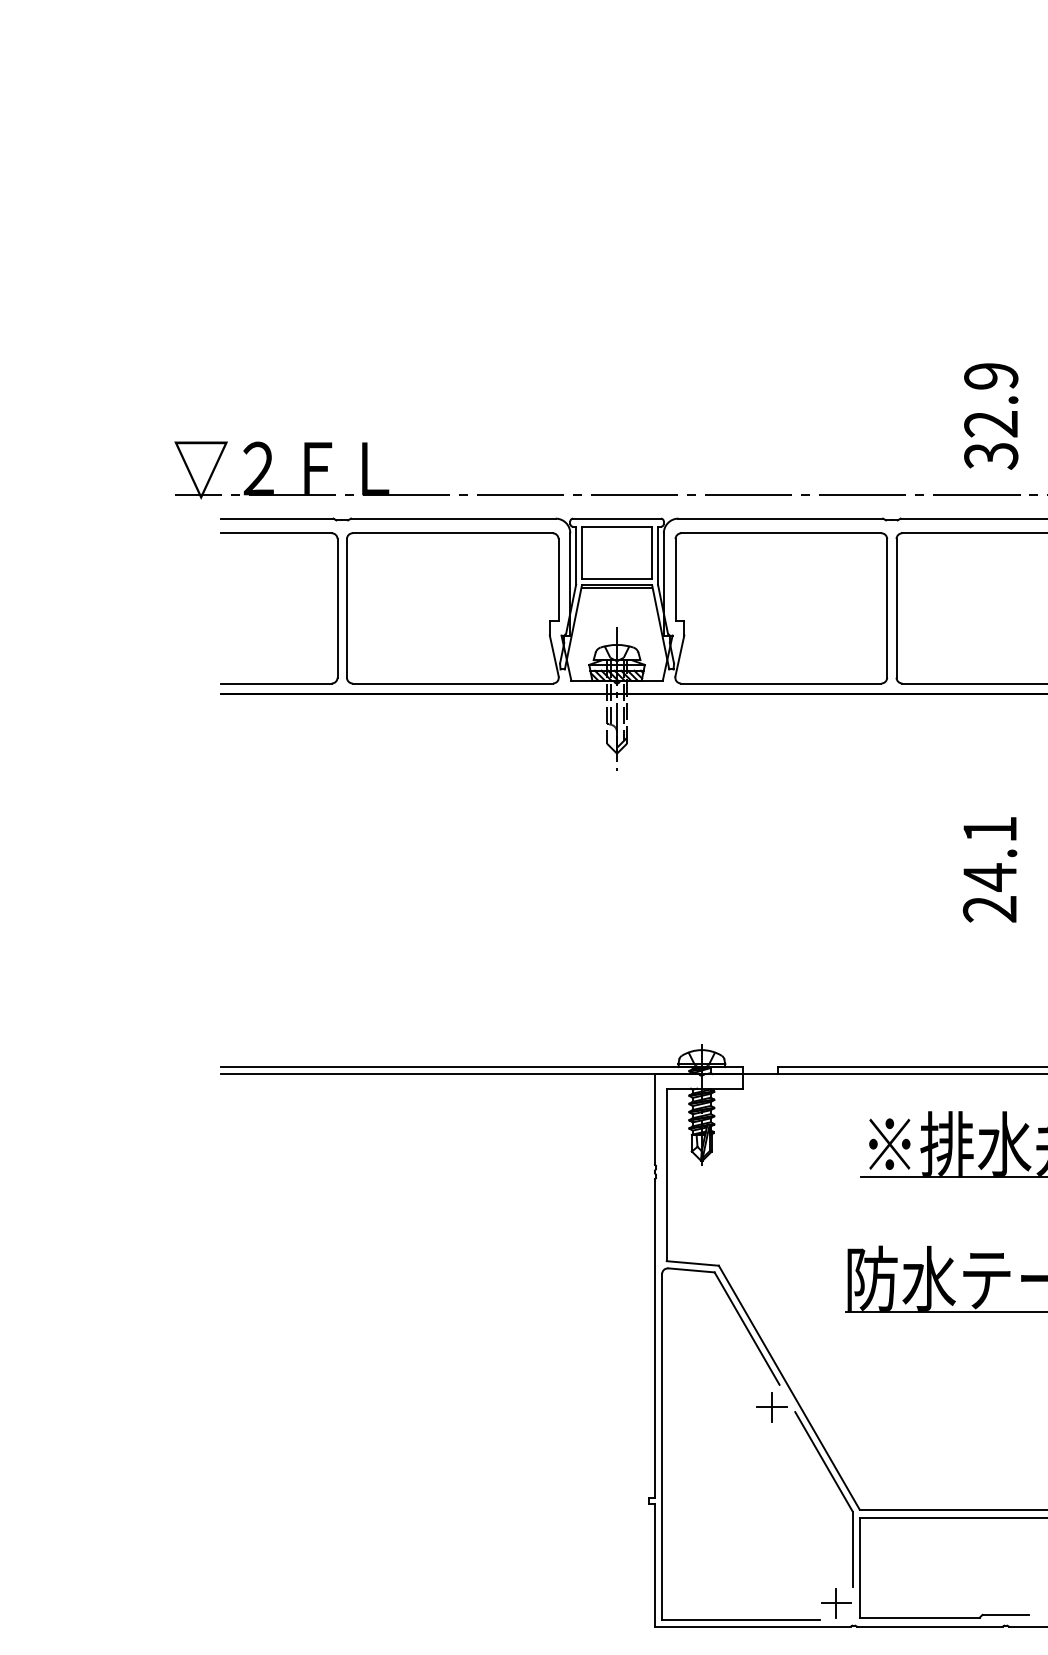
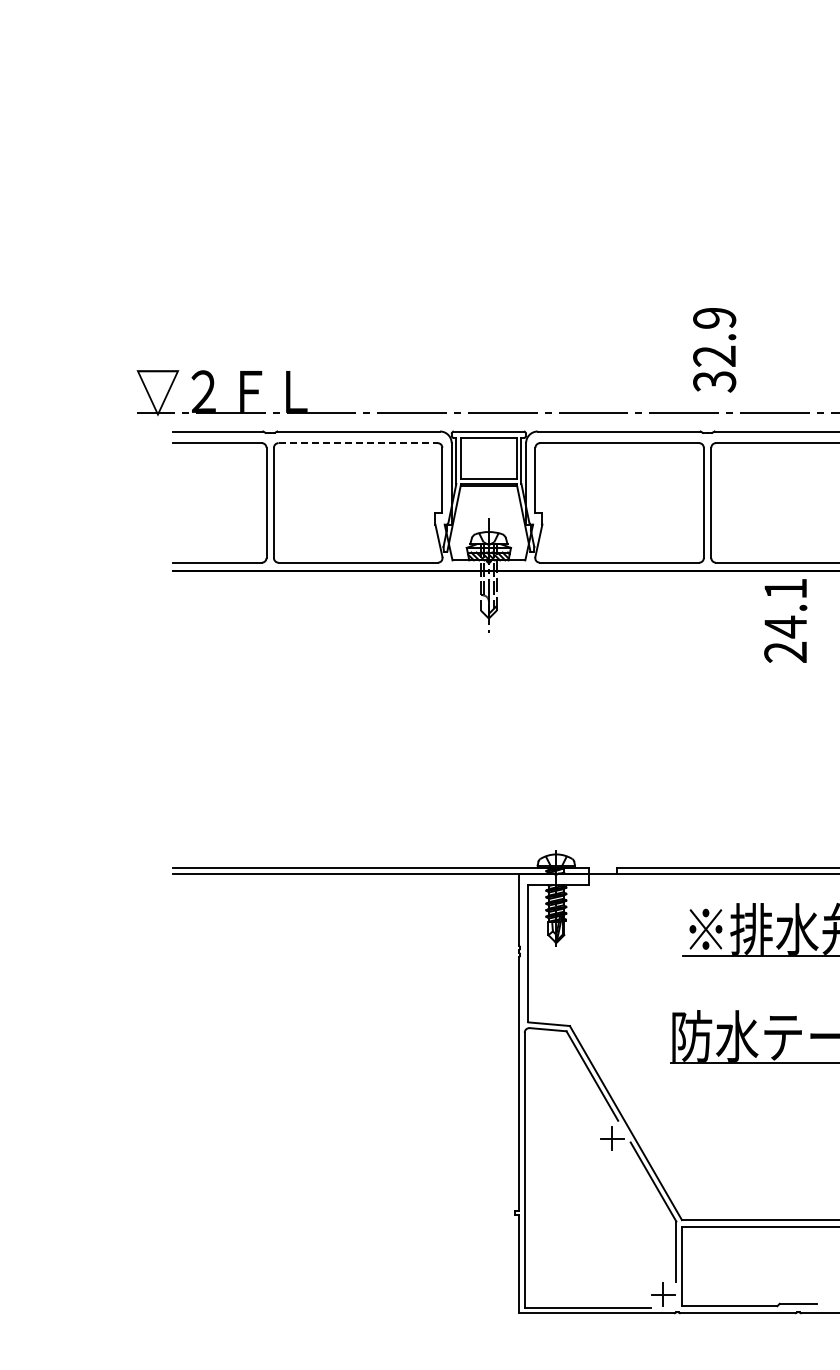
text: (991, 416) -> (714, 350), moved
line: (453, 533) -> (358, 443), solid -> dashed
text: (989, 869) -> (785, 620), moved

